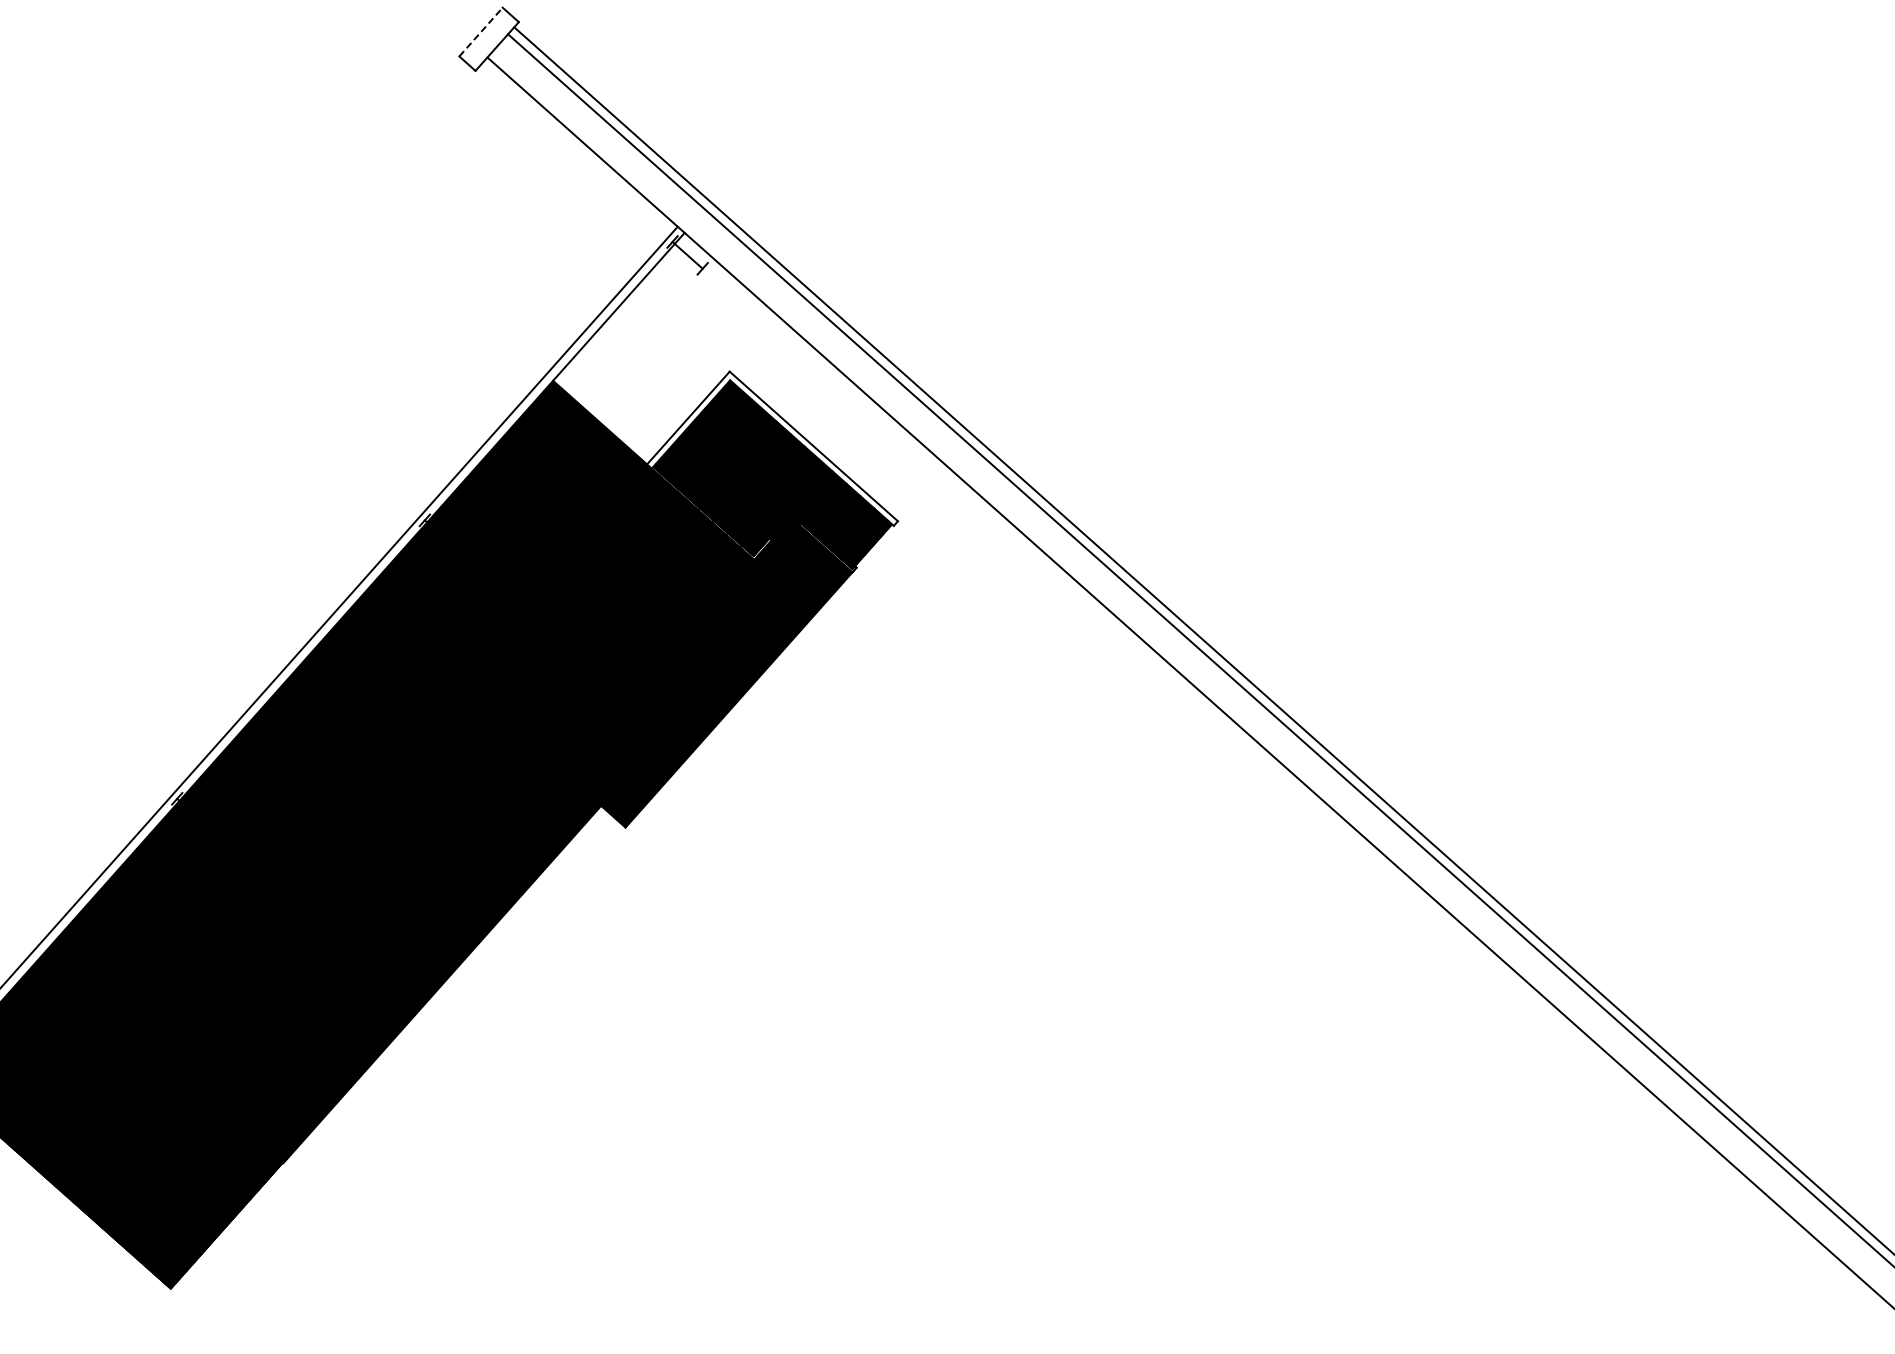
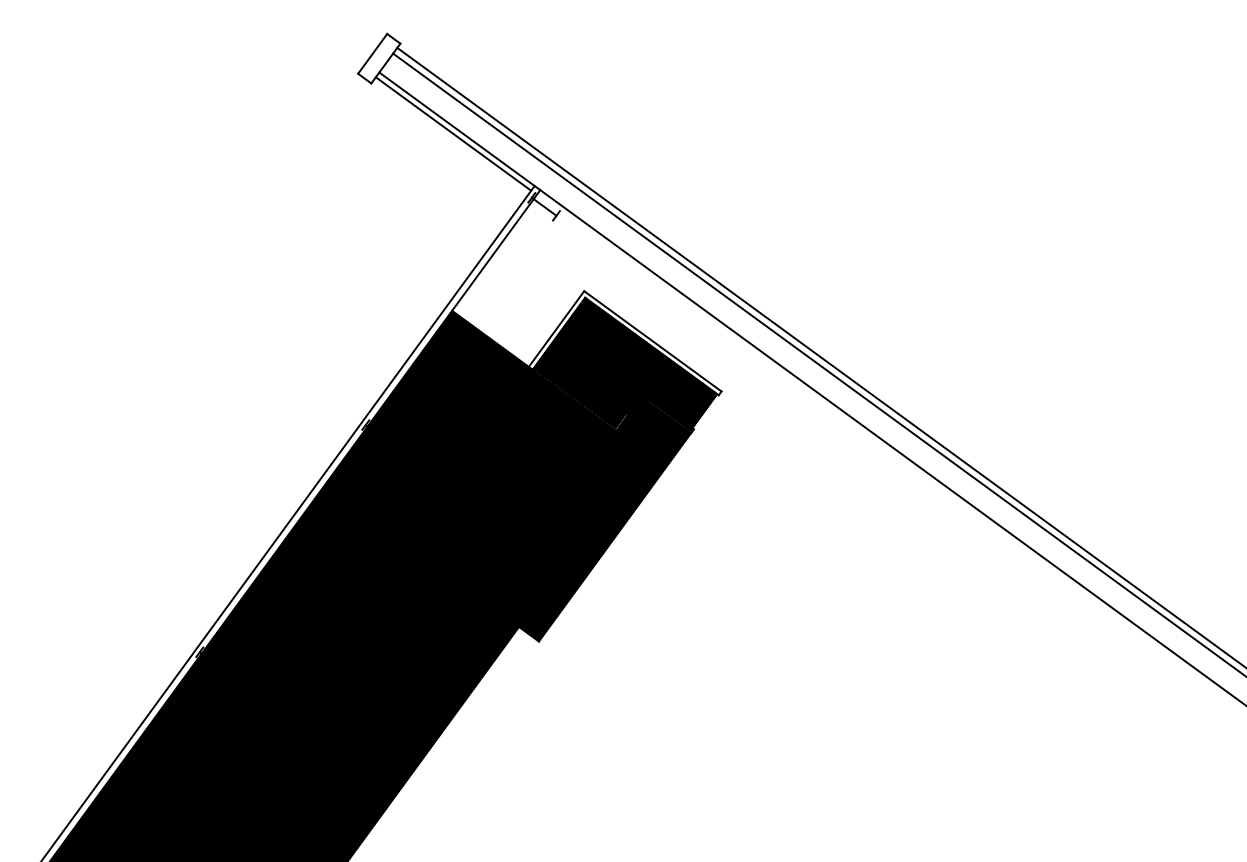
line: (481, 32) -> (373, 54), dashed -> solid
line: (577, 147) -> (453, 133), added

